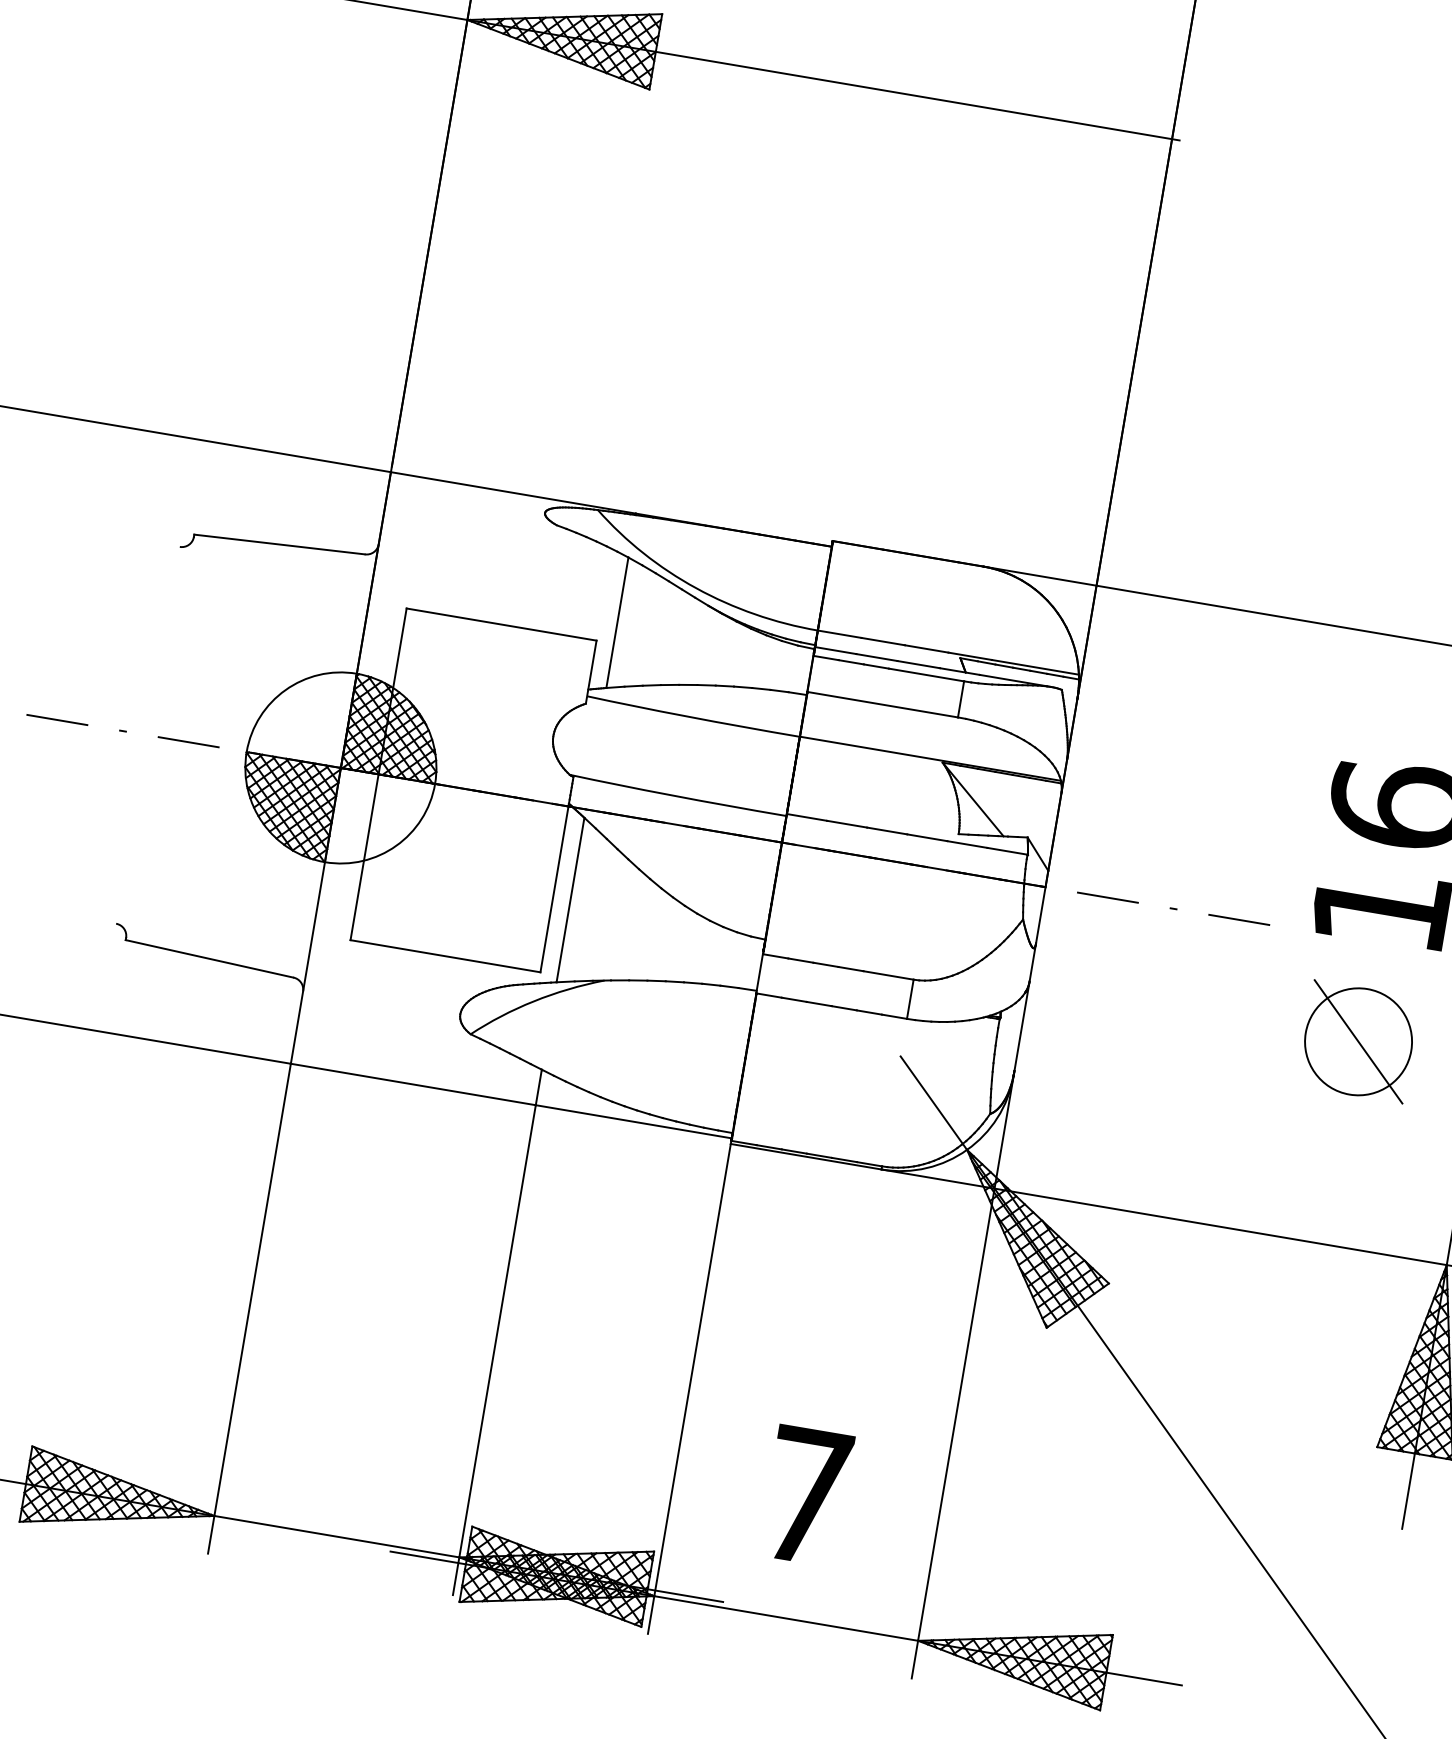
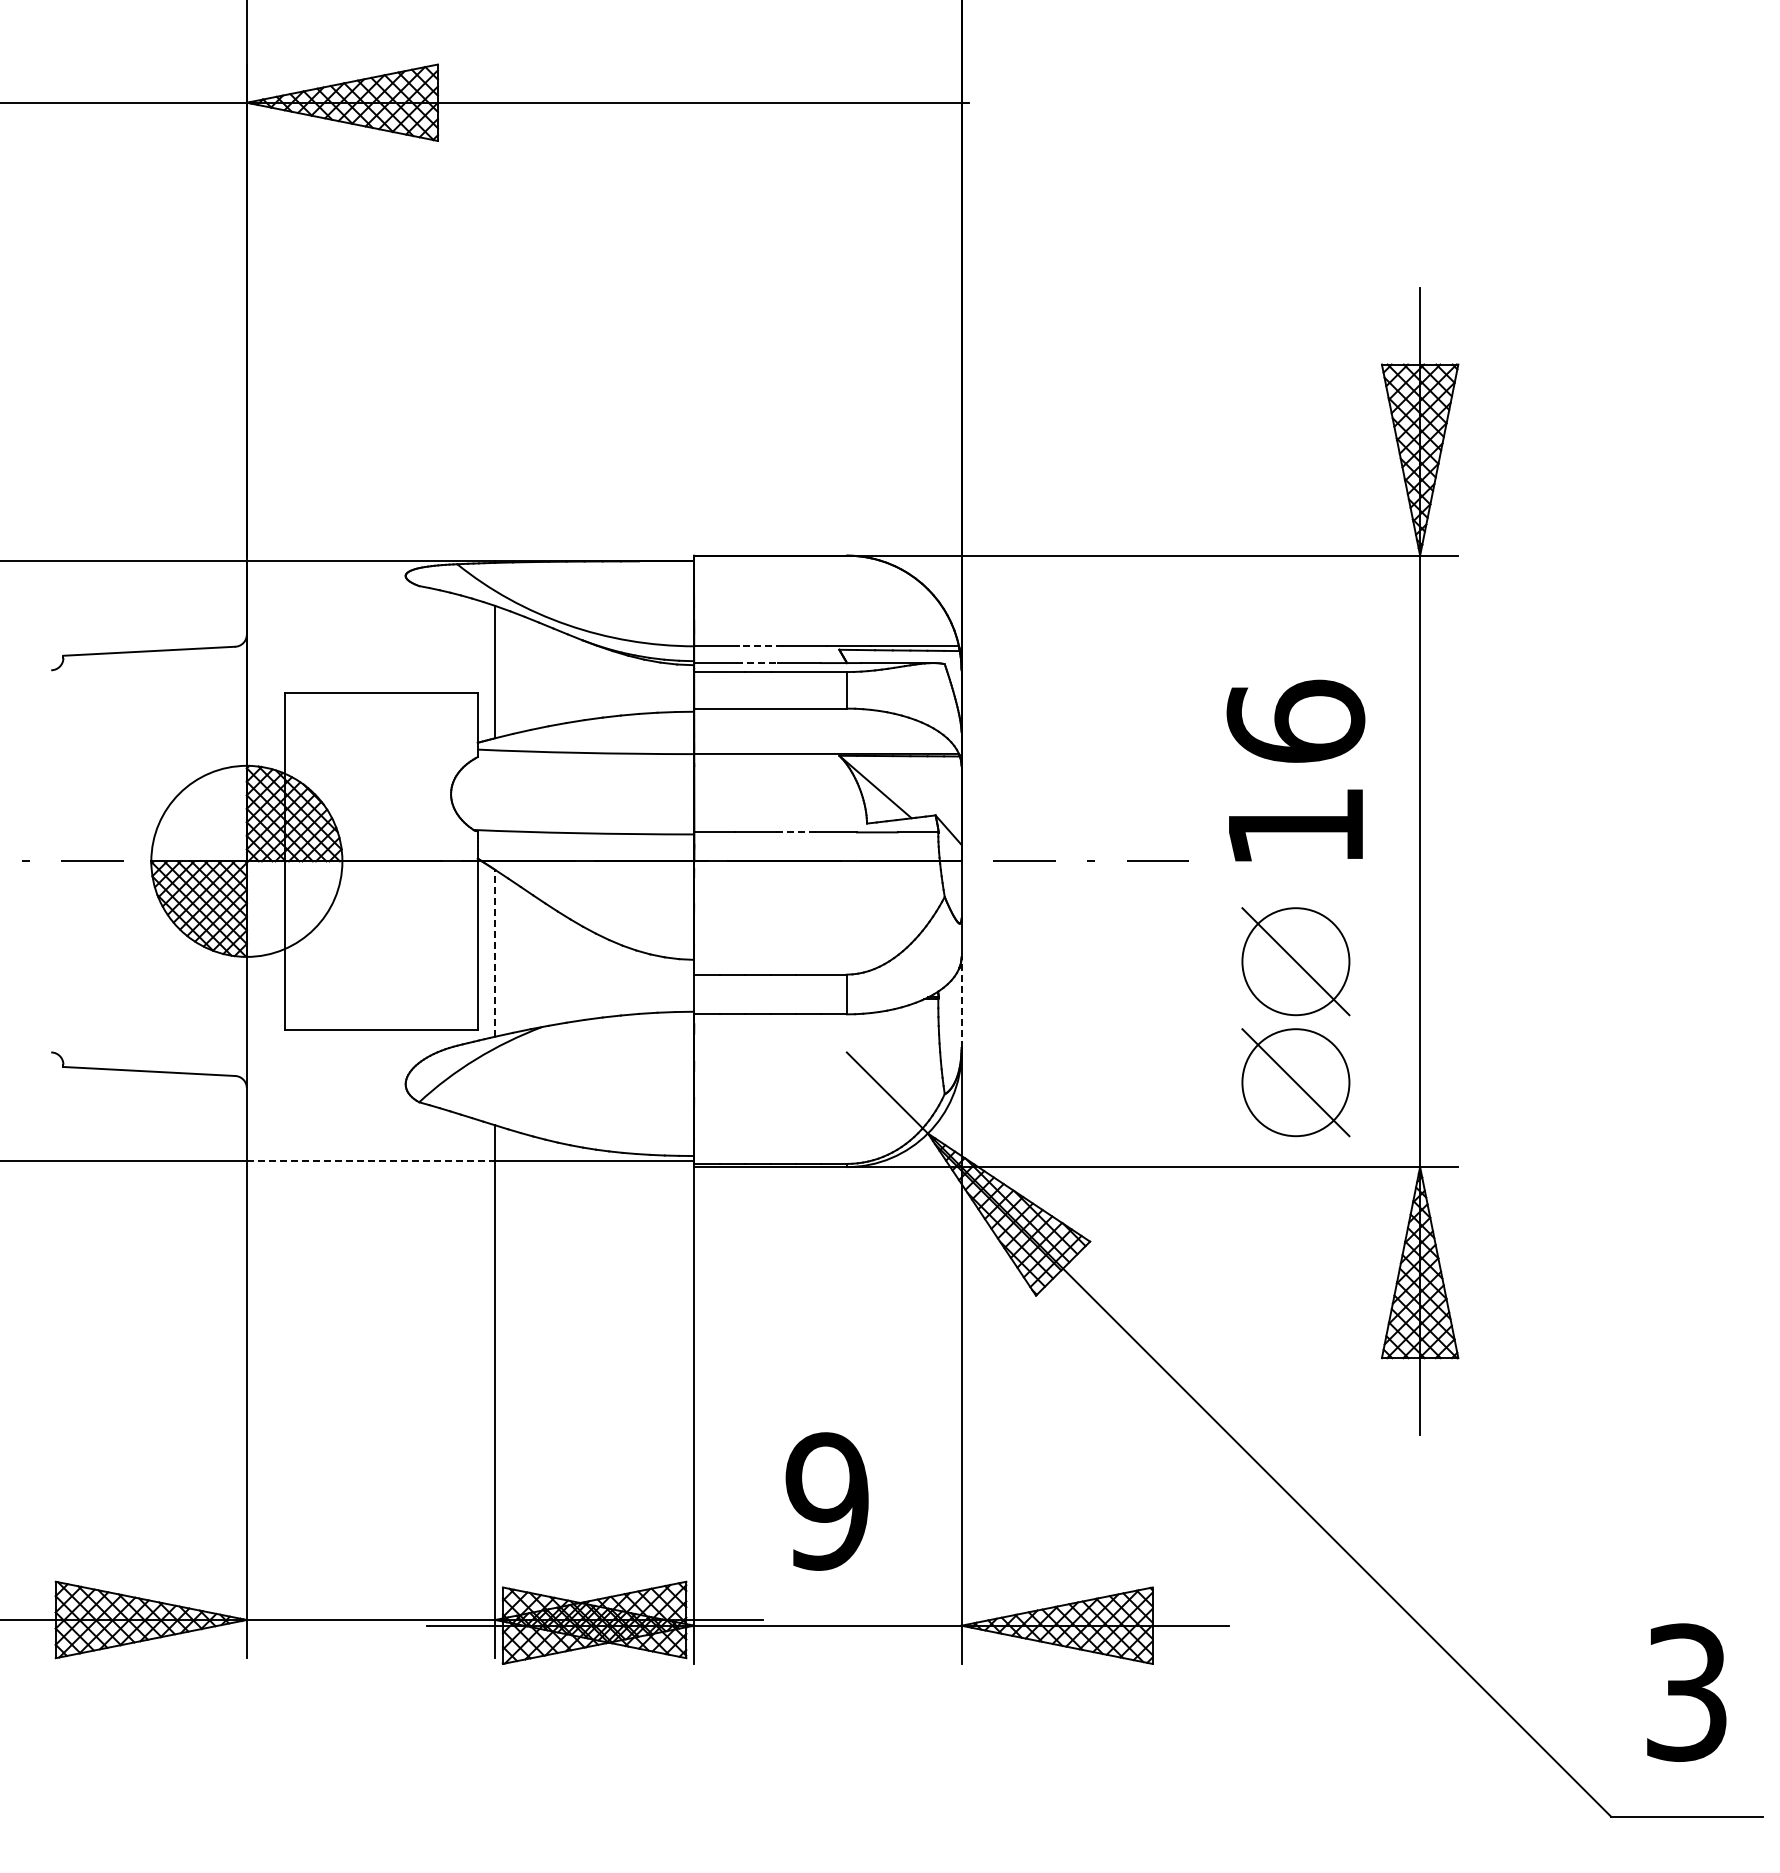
line: (883, 641) -> (760, 646), solid -> dashed
line: (876, 657) -> (756, 663), solid -> dashed
line: (887, 831) -> (796, 832), solid -> dashed
line: (570, 899) -> (495, 952), solid -> dashed
line: (1021, 1026) -> (961, 1002), solid -> dashed
line: (413, 1084) -> (371, 1161), solid -> dashed
part: (1337, 1160) -> (1295, 1082), added
text: (805, 1495) -> (826, 1501), 7 -> 9

